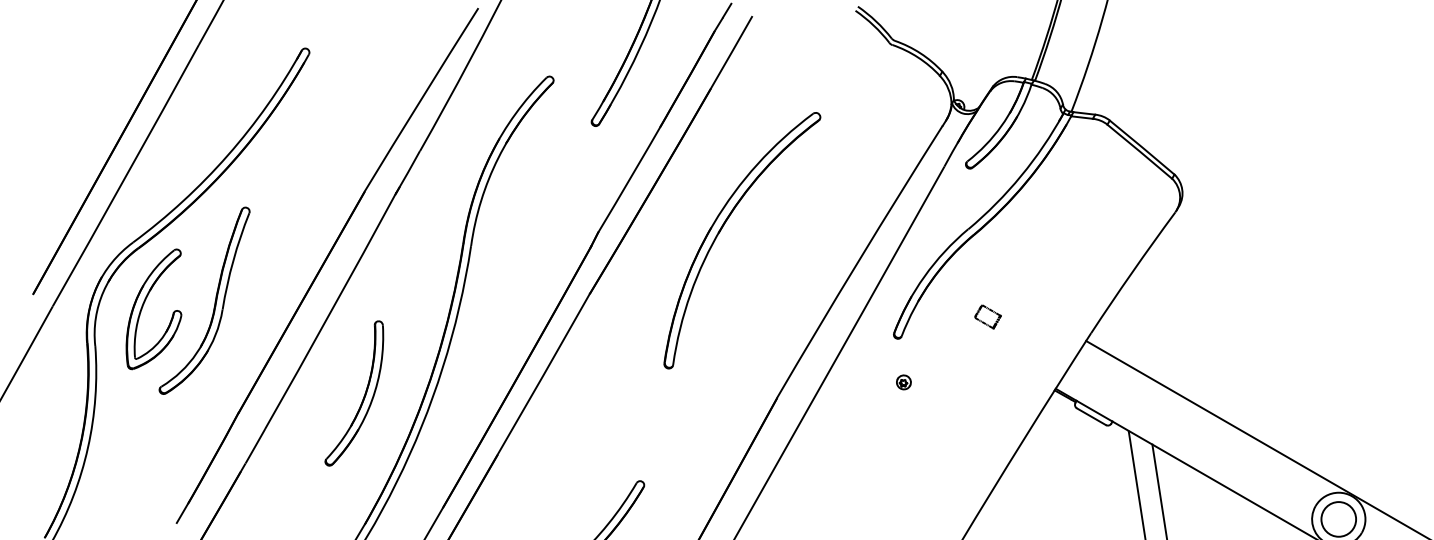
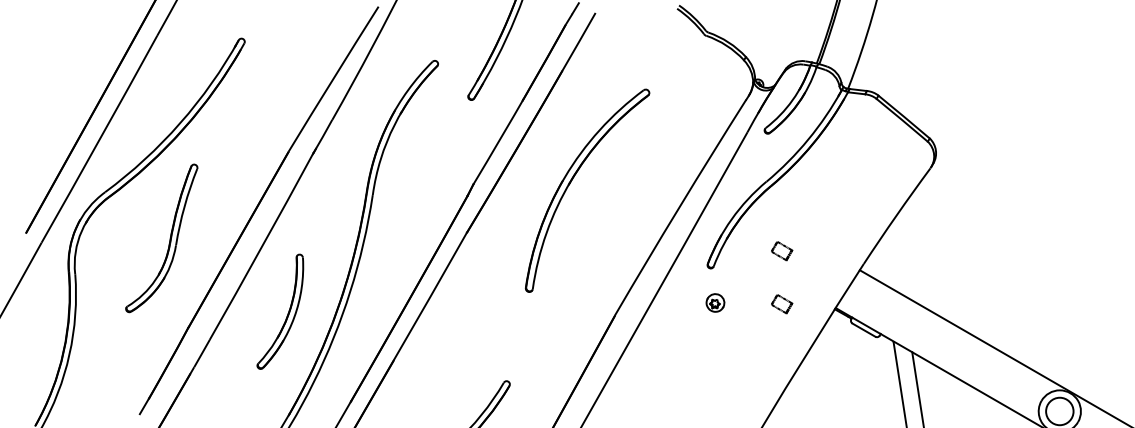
part: (144, 304) -> (114, 241), removed
part: (903, 382) -> (715, 303), size x1.6
part: (987, 383) -> (781, 303), added

